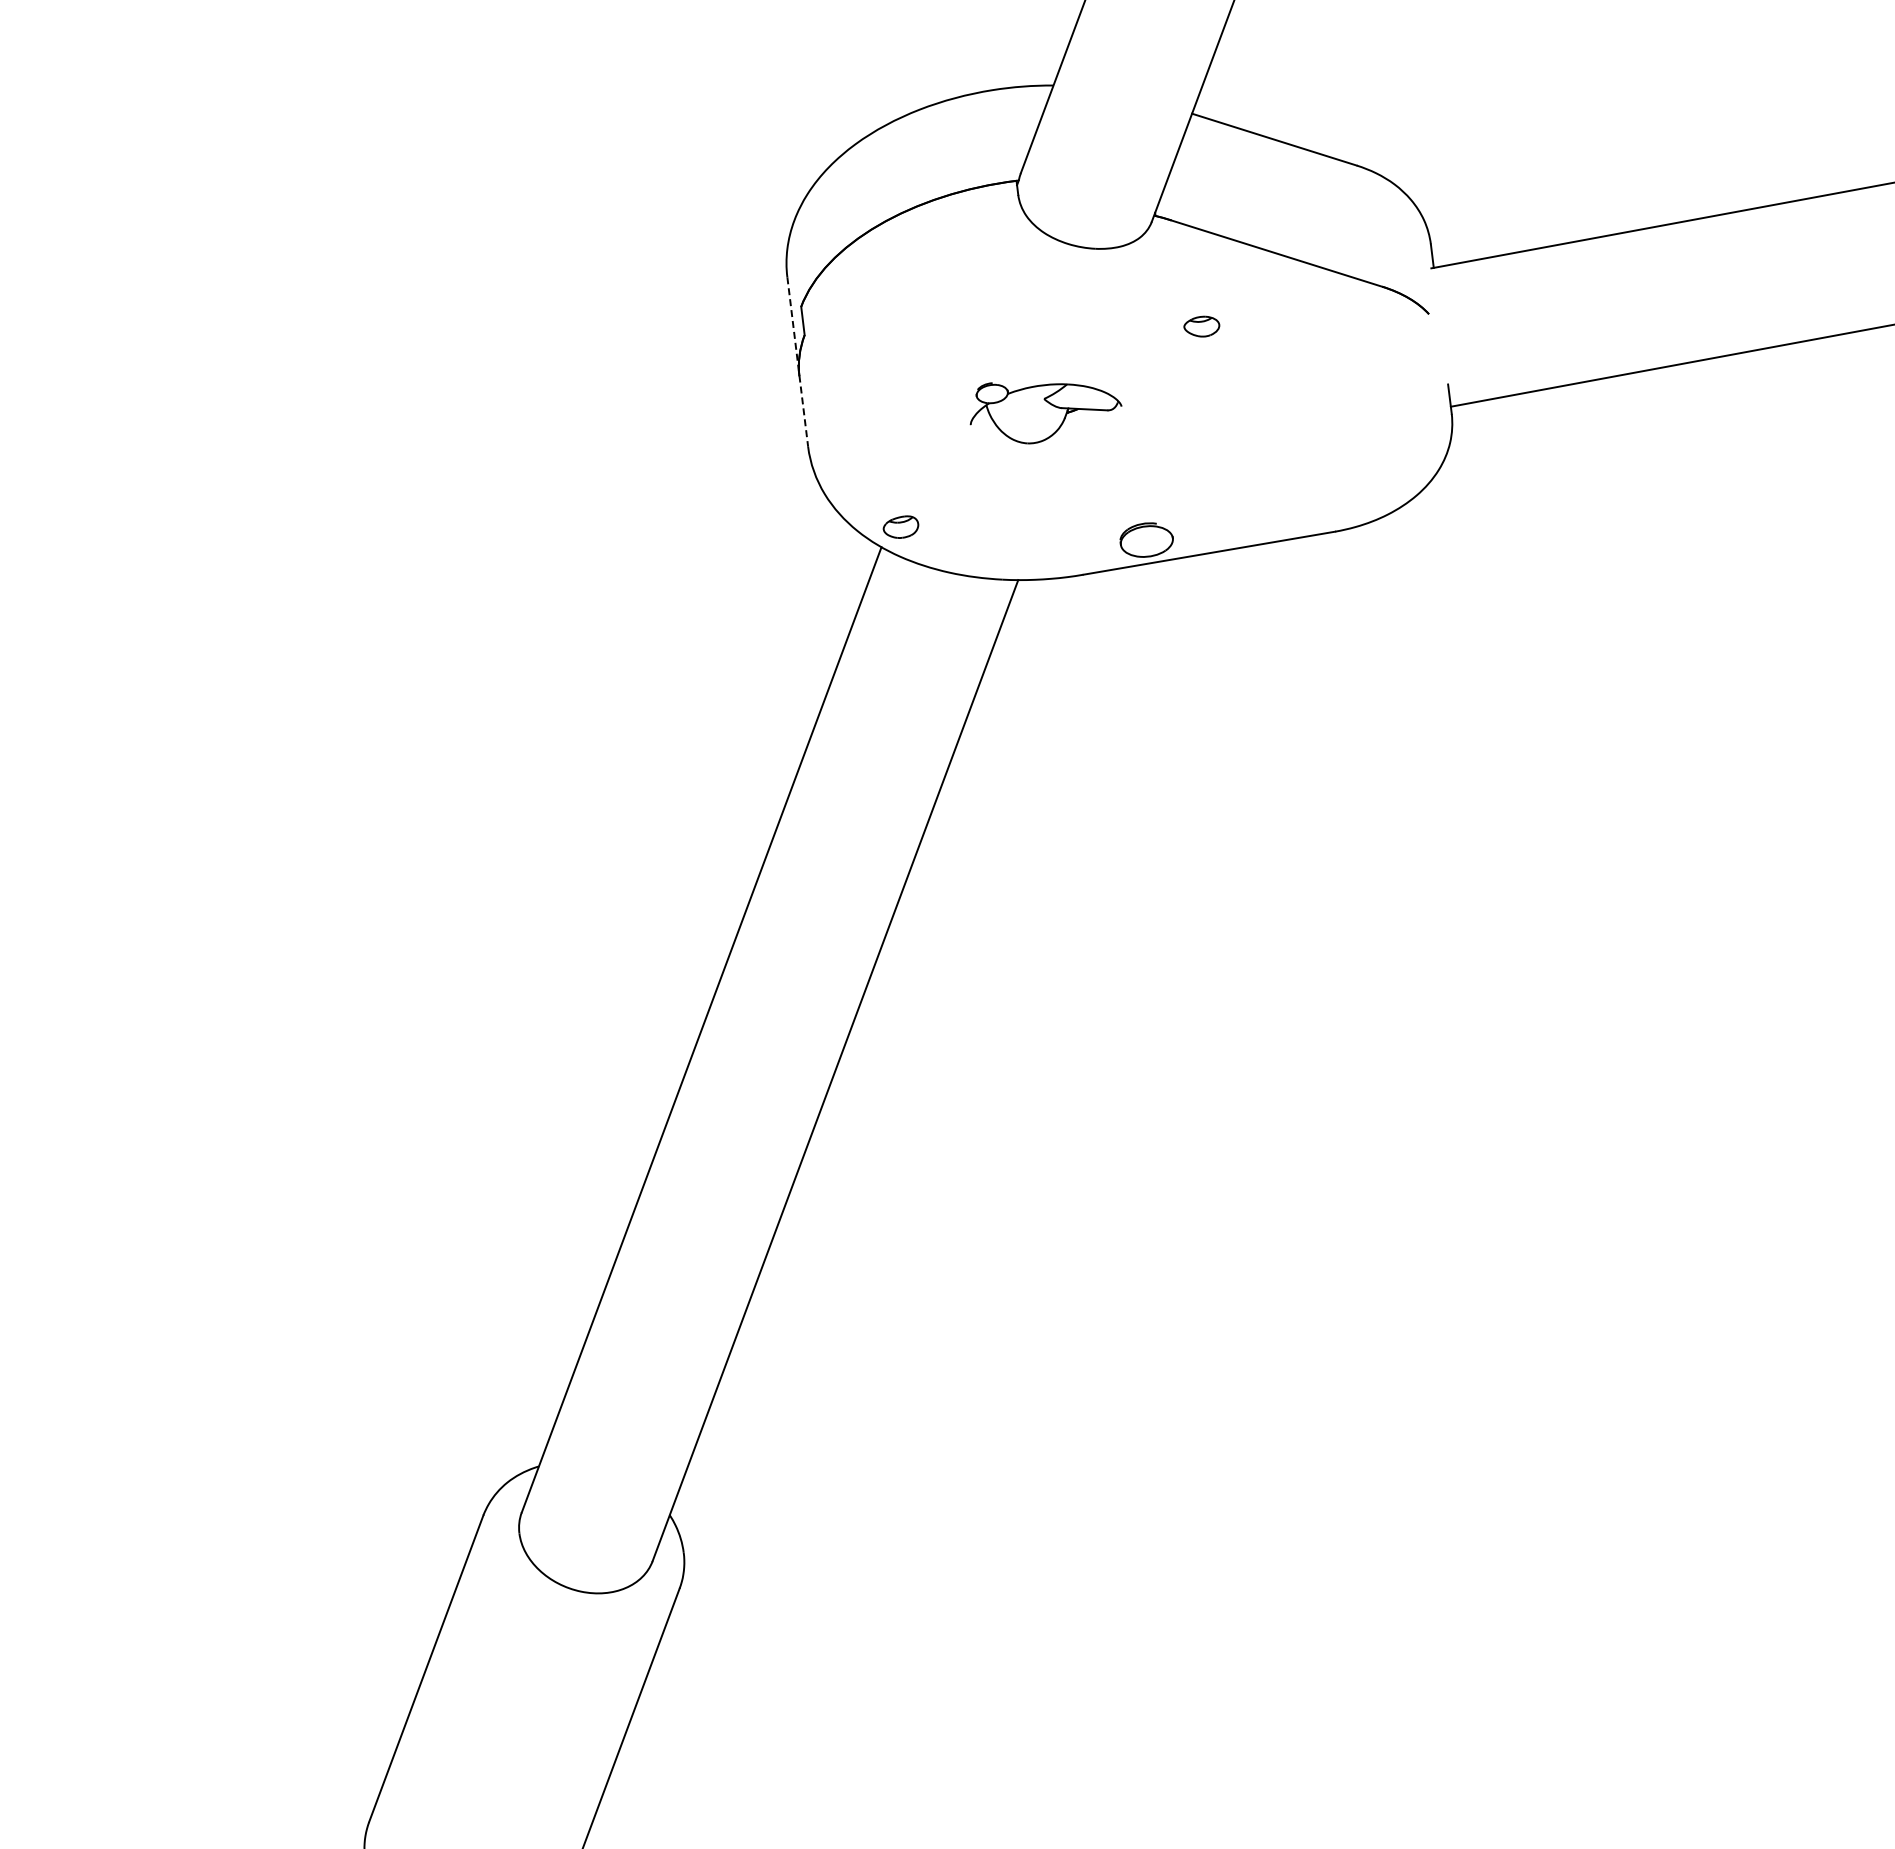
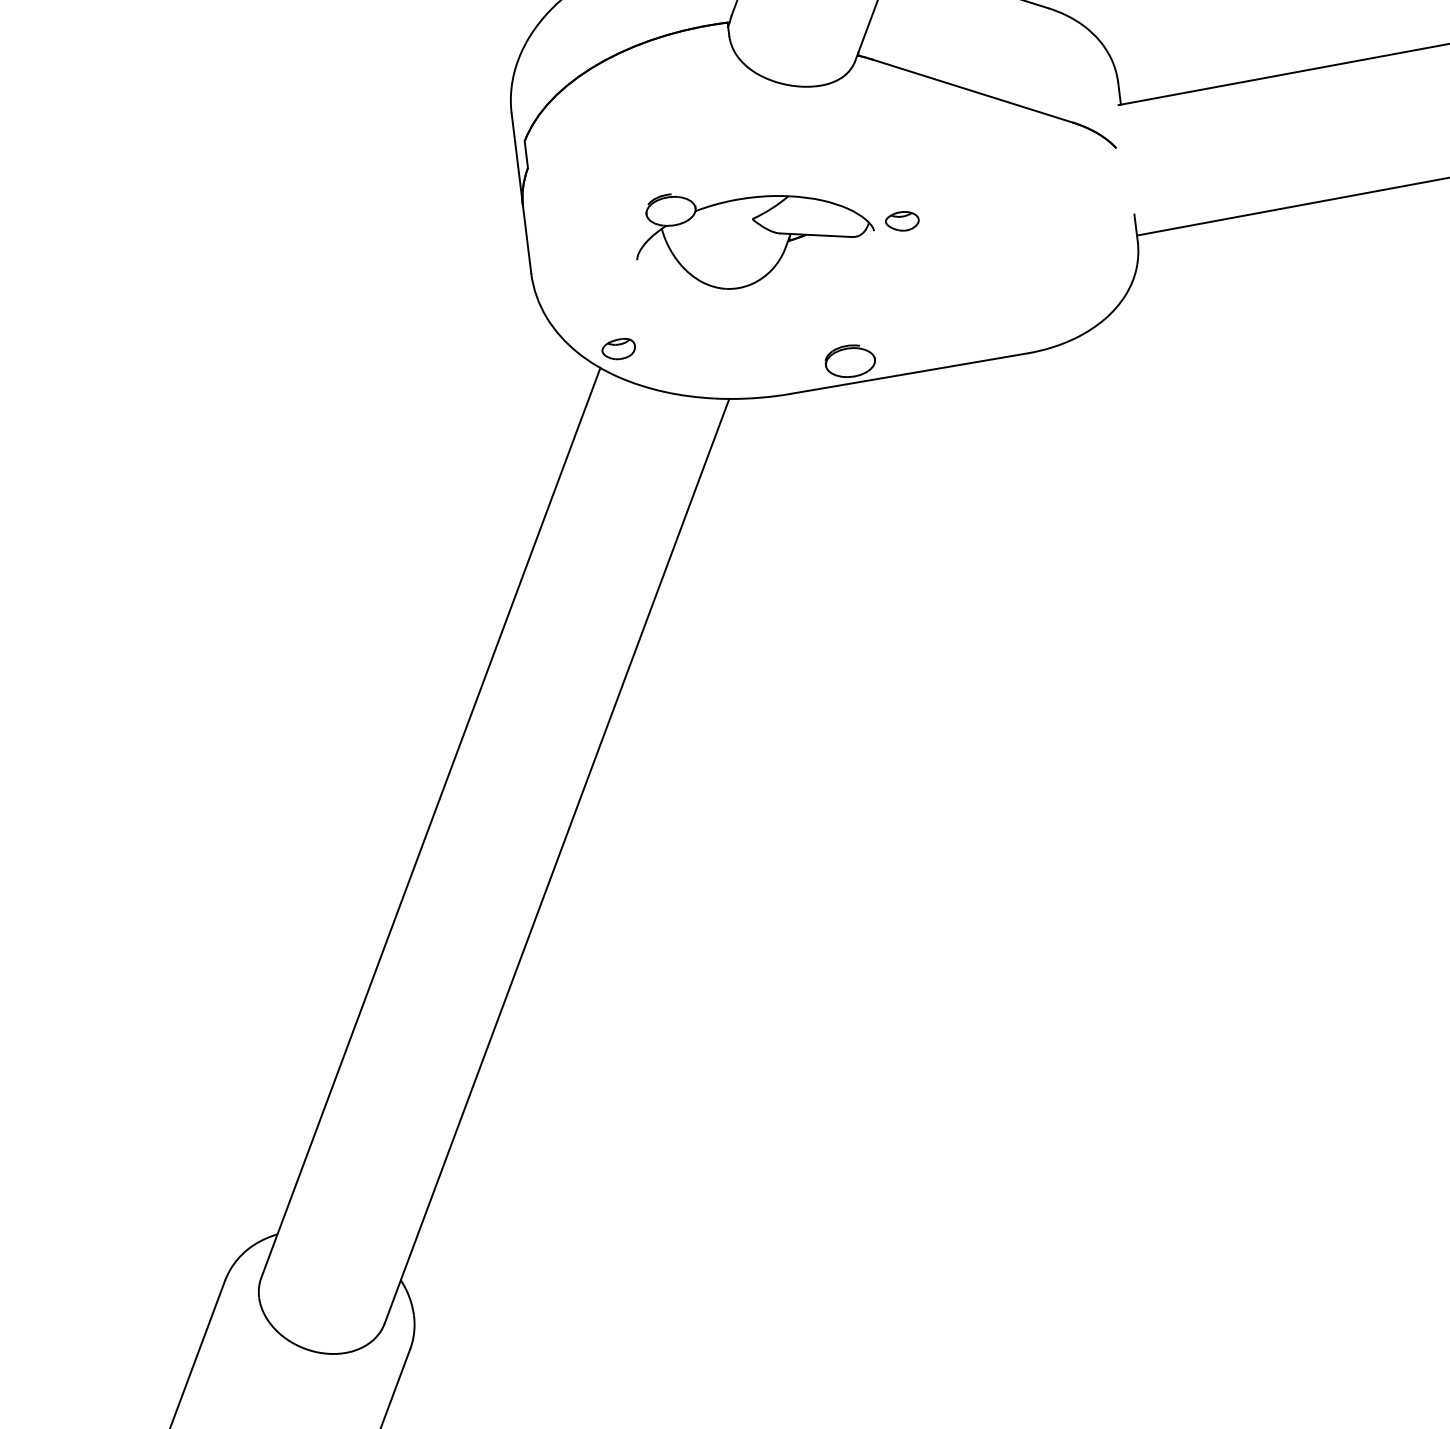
part: (1201, 326) -> (901, 221), moved
line: (797, 362) -> (521, 193), dashed -> solid
part: (1045, 413) -> (754, 241), size x1.67

